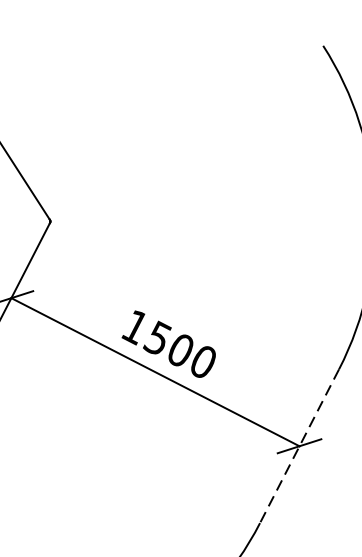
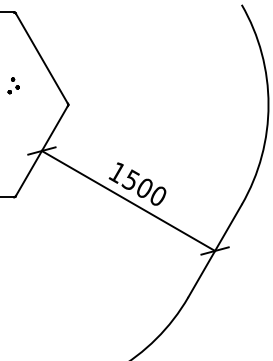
line: (298, 447) -> (214, 251), dashed -> solid

